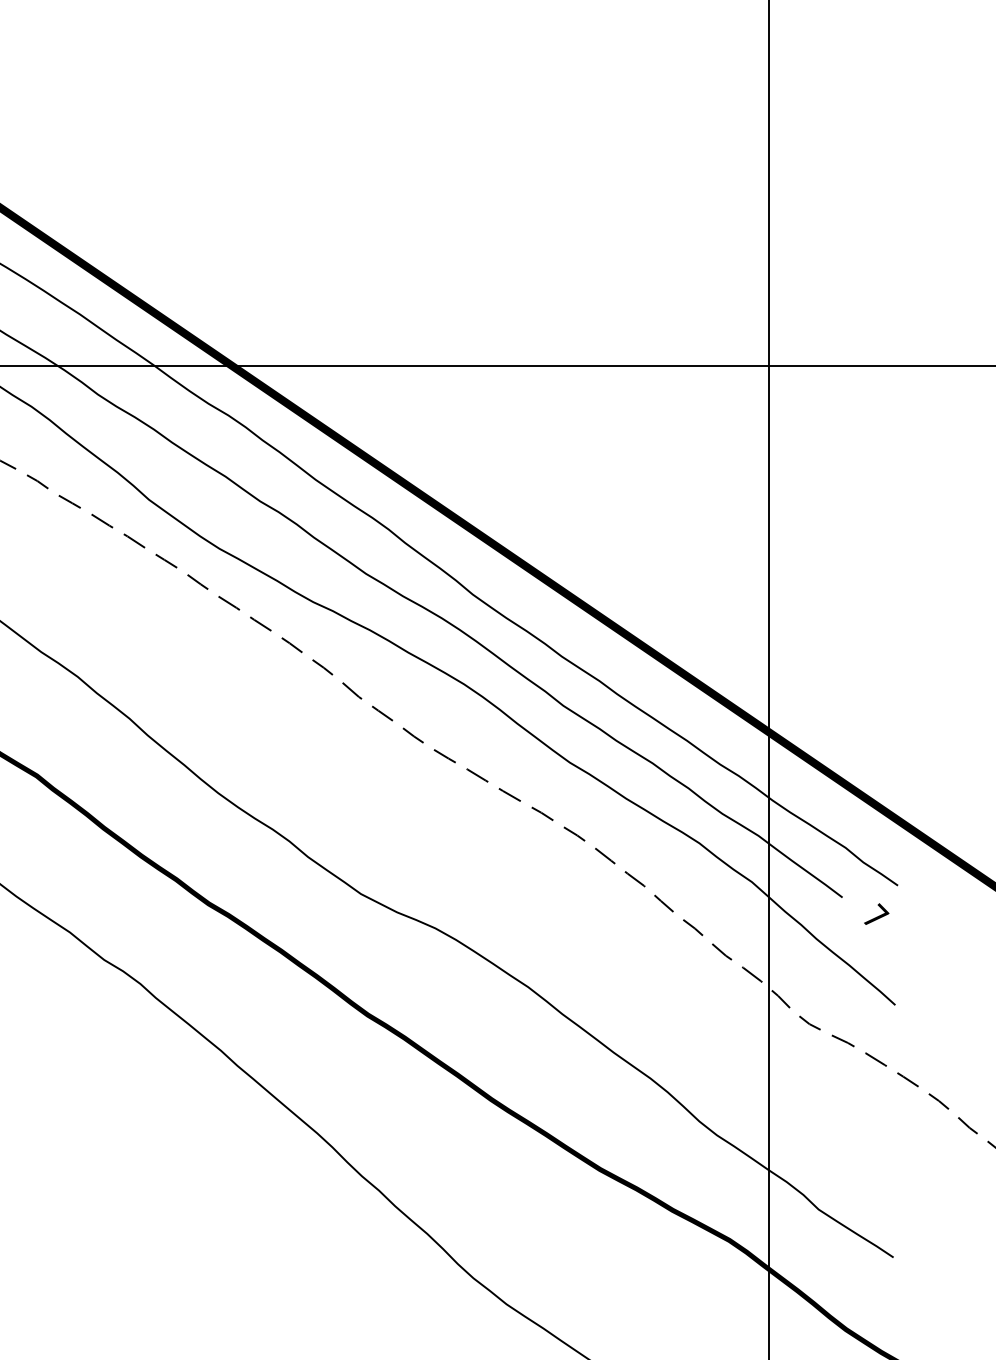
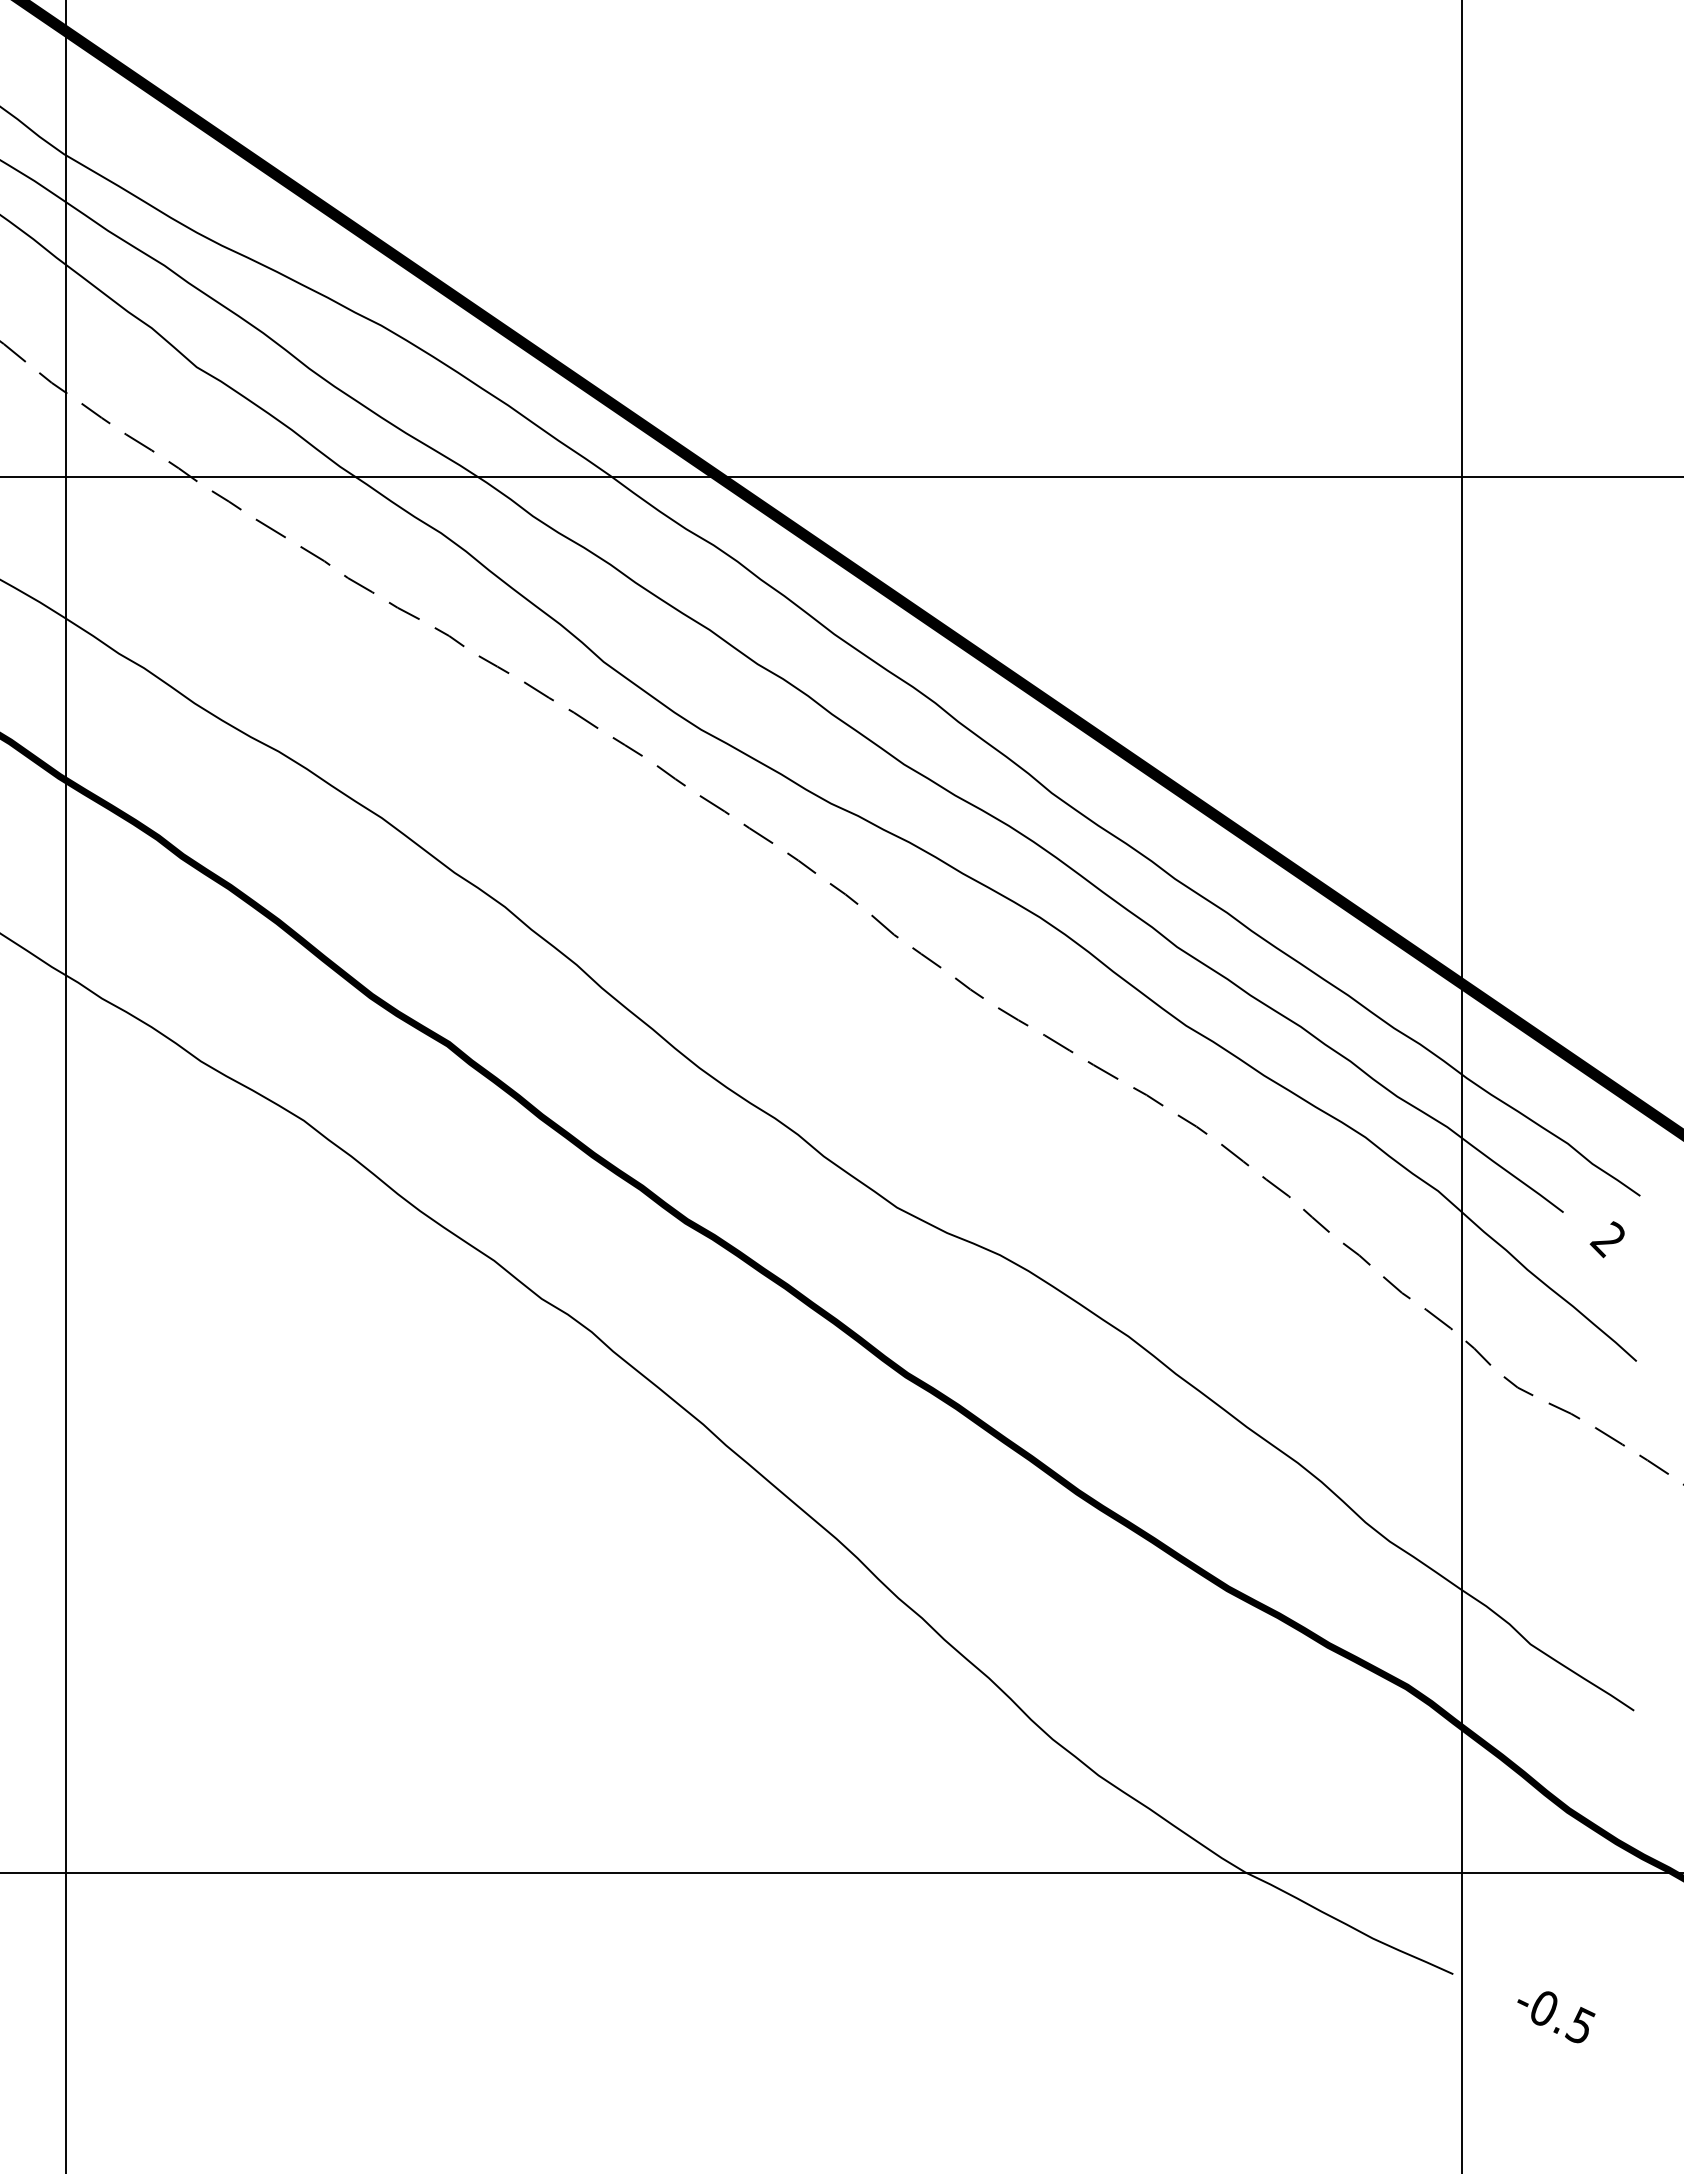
text: (875, 917) -> (1608, 1239), 7 -> 2

